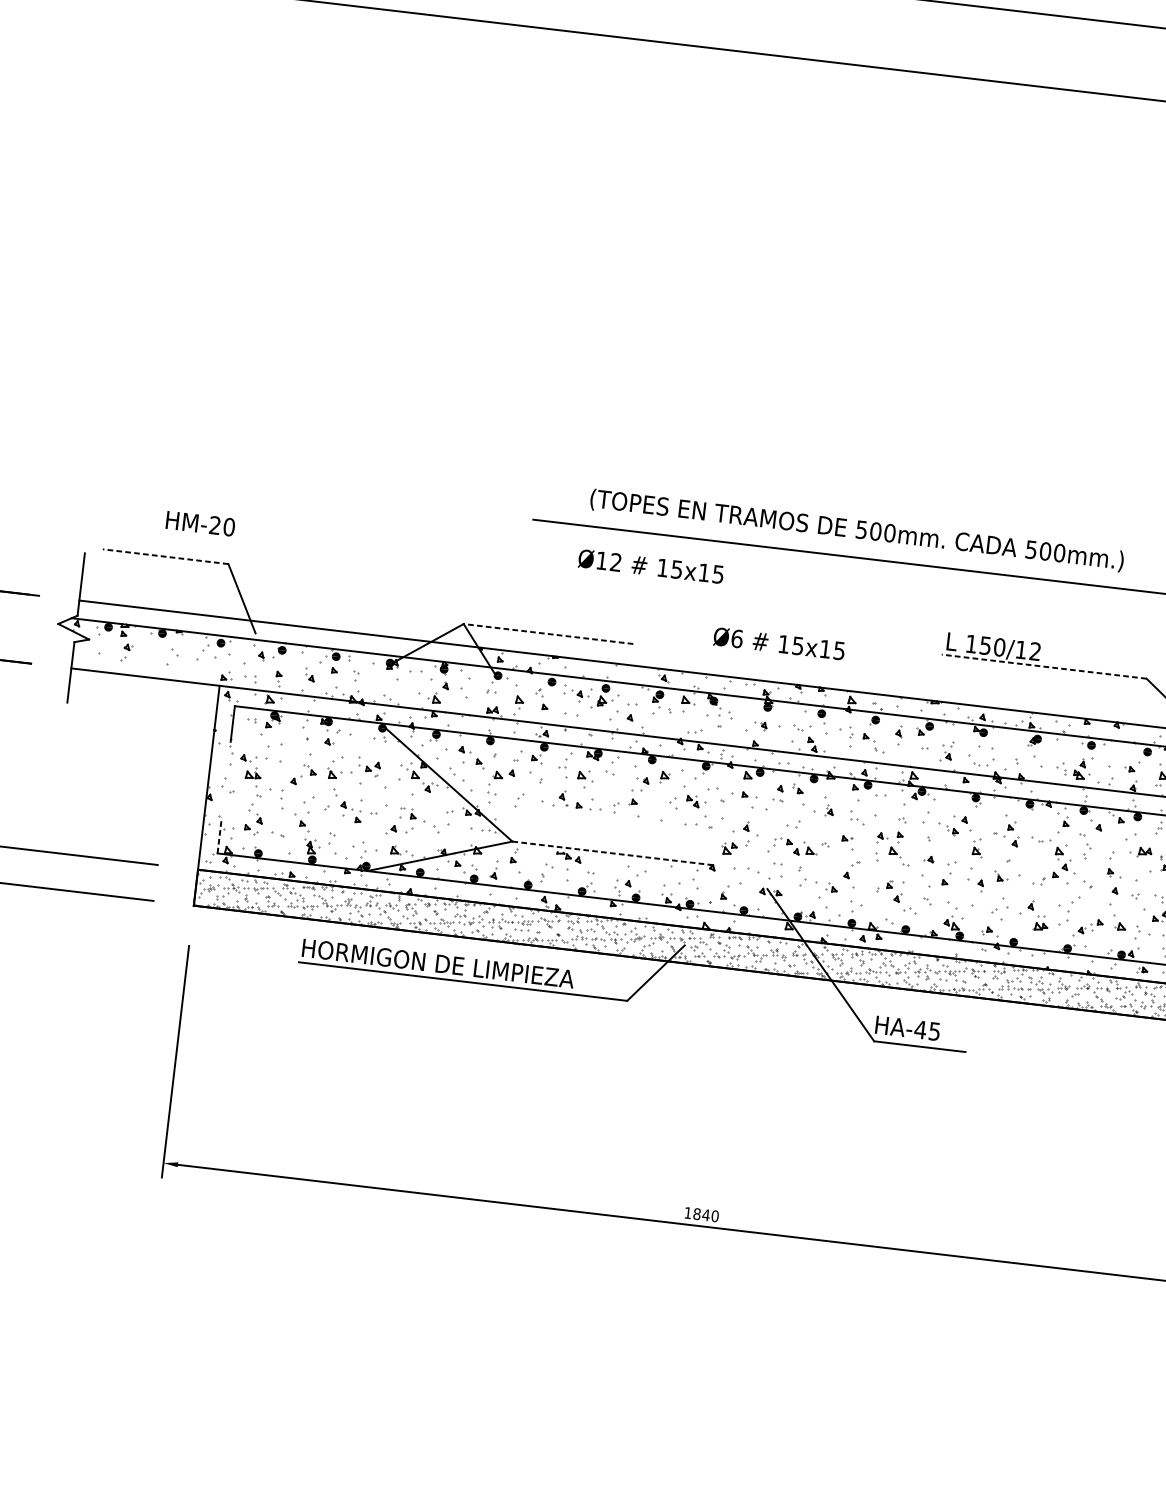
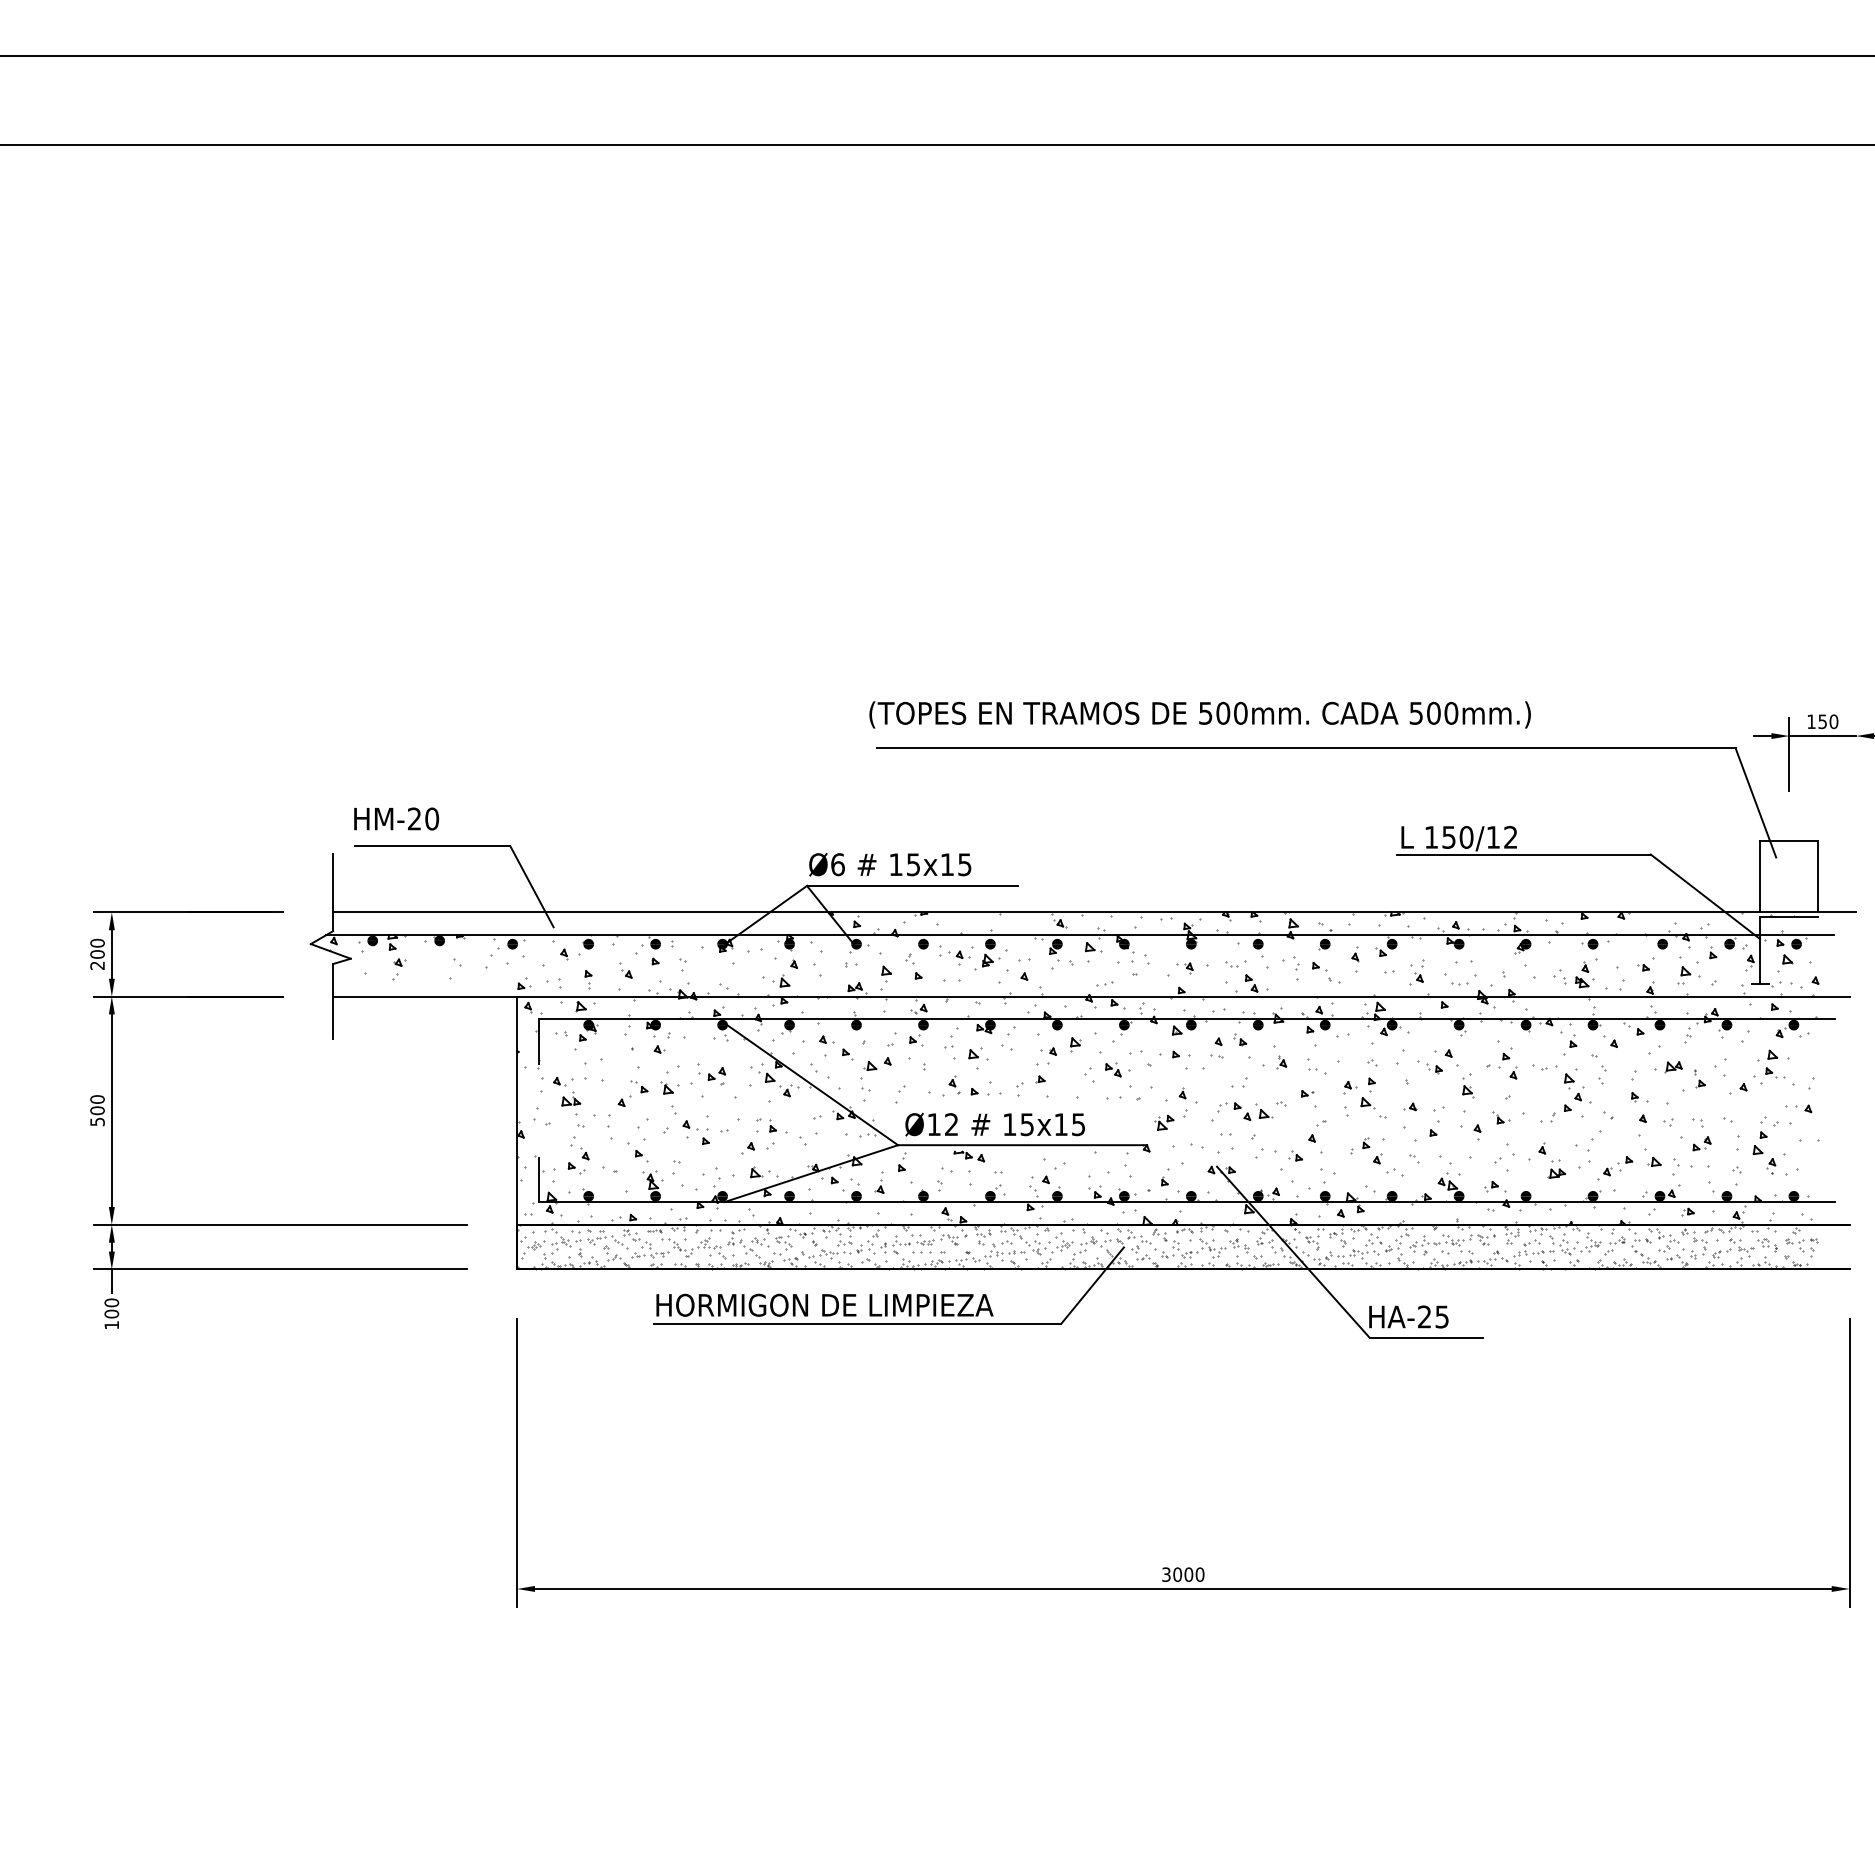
text: (200, 523) -> (396, 818), moved
text: (856, 530) -> (1199, 714), moved
line: (165, 556) -> (432, 846), dashed -> solid
text: (650, 566) -> (994, 1124), moved
line: (547, 633) -> (911, 885), dashed -> solid
text: (779, 643) -> (890, 864), moved
line: (1043, 666) -> (1523, 854), dashed -> solid
line: (219, 835) -> (538, 1179), dashed -> solid
line: (612, 853) -> (1022, 1145), dashed -> solid
text: (920, 1029) -> (1424, 1316), HA-45 -> HA-25
text: (697, 1213) -> (1177, 1574), 1840 -> 3000

